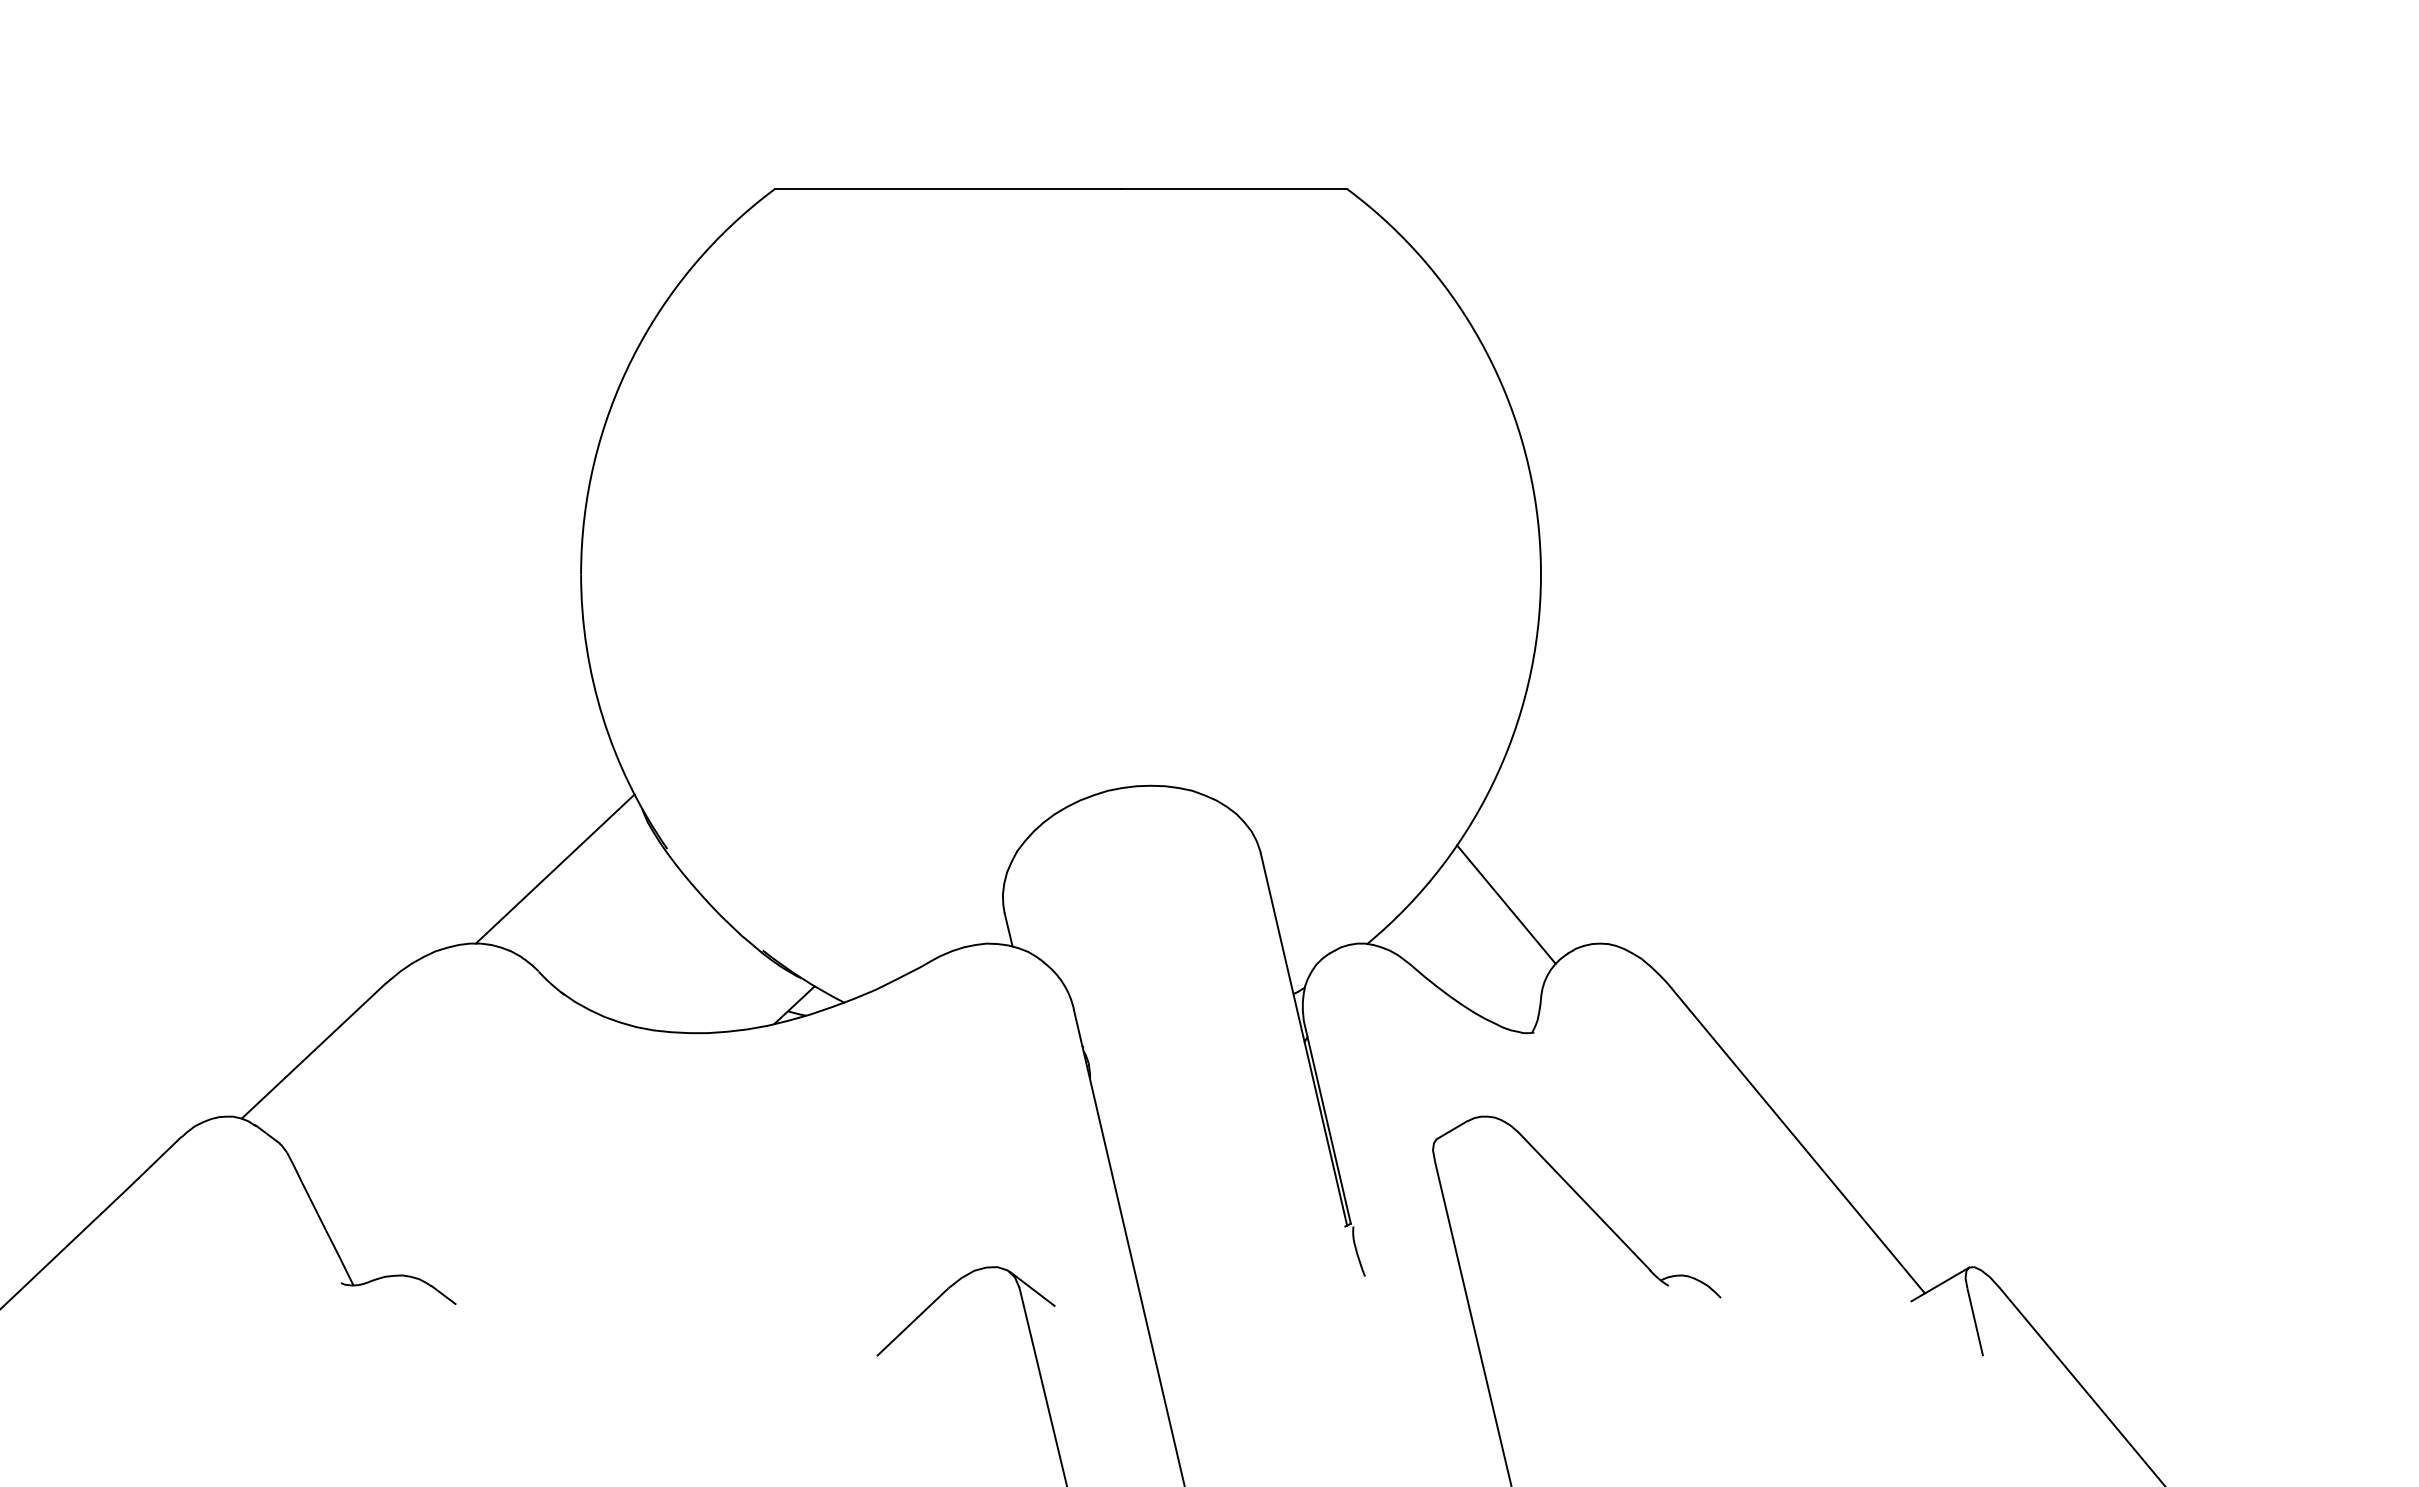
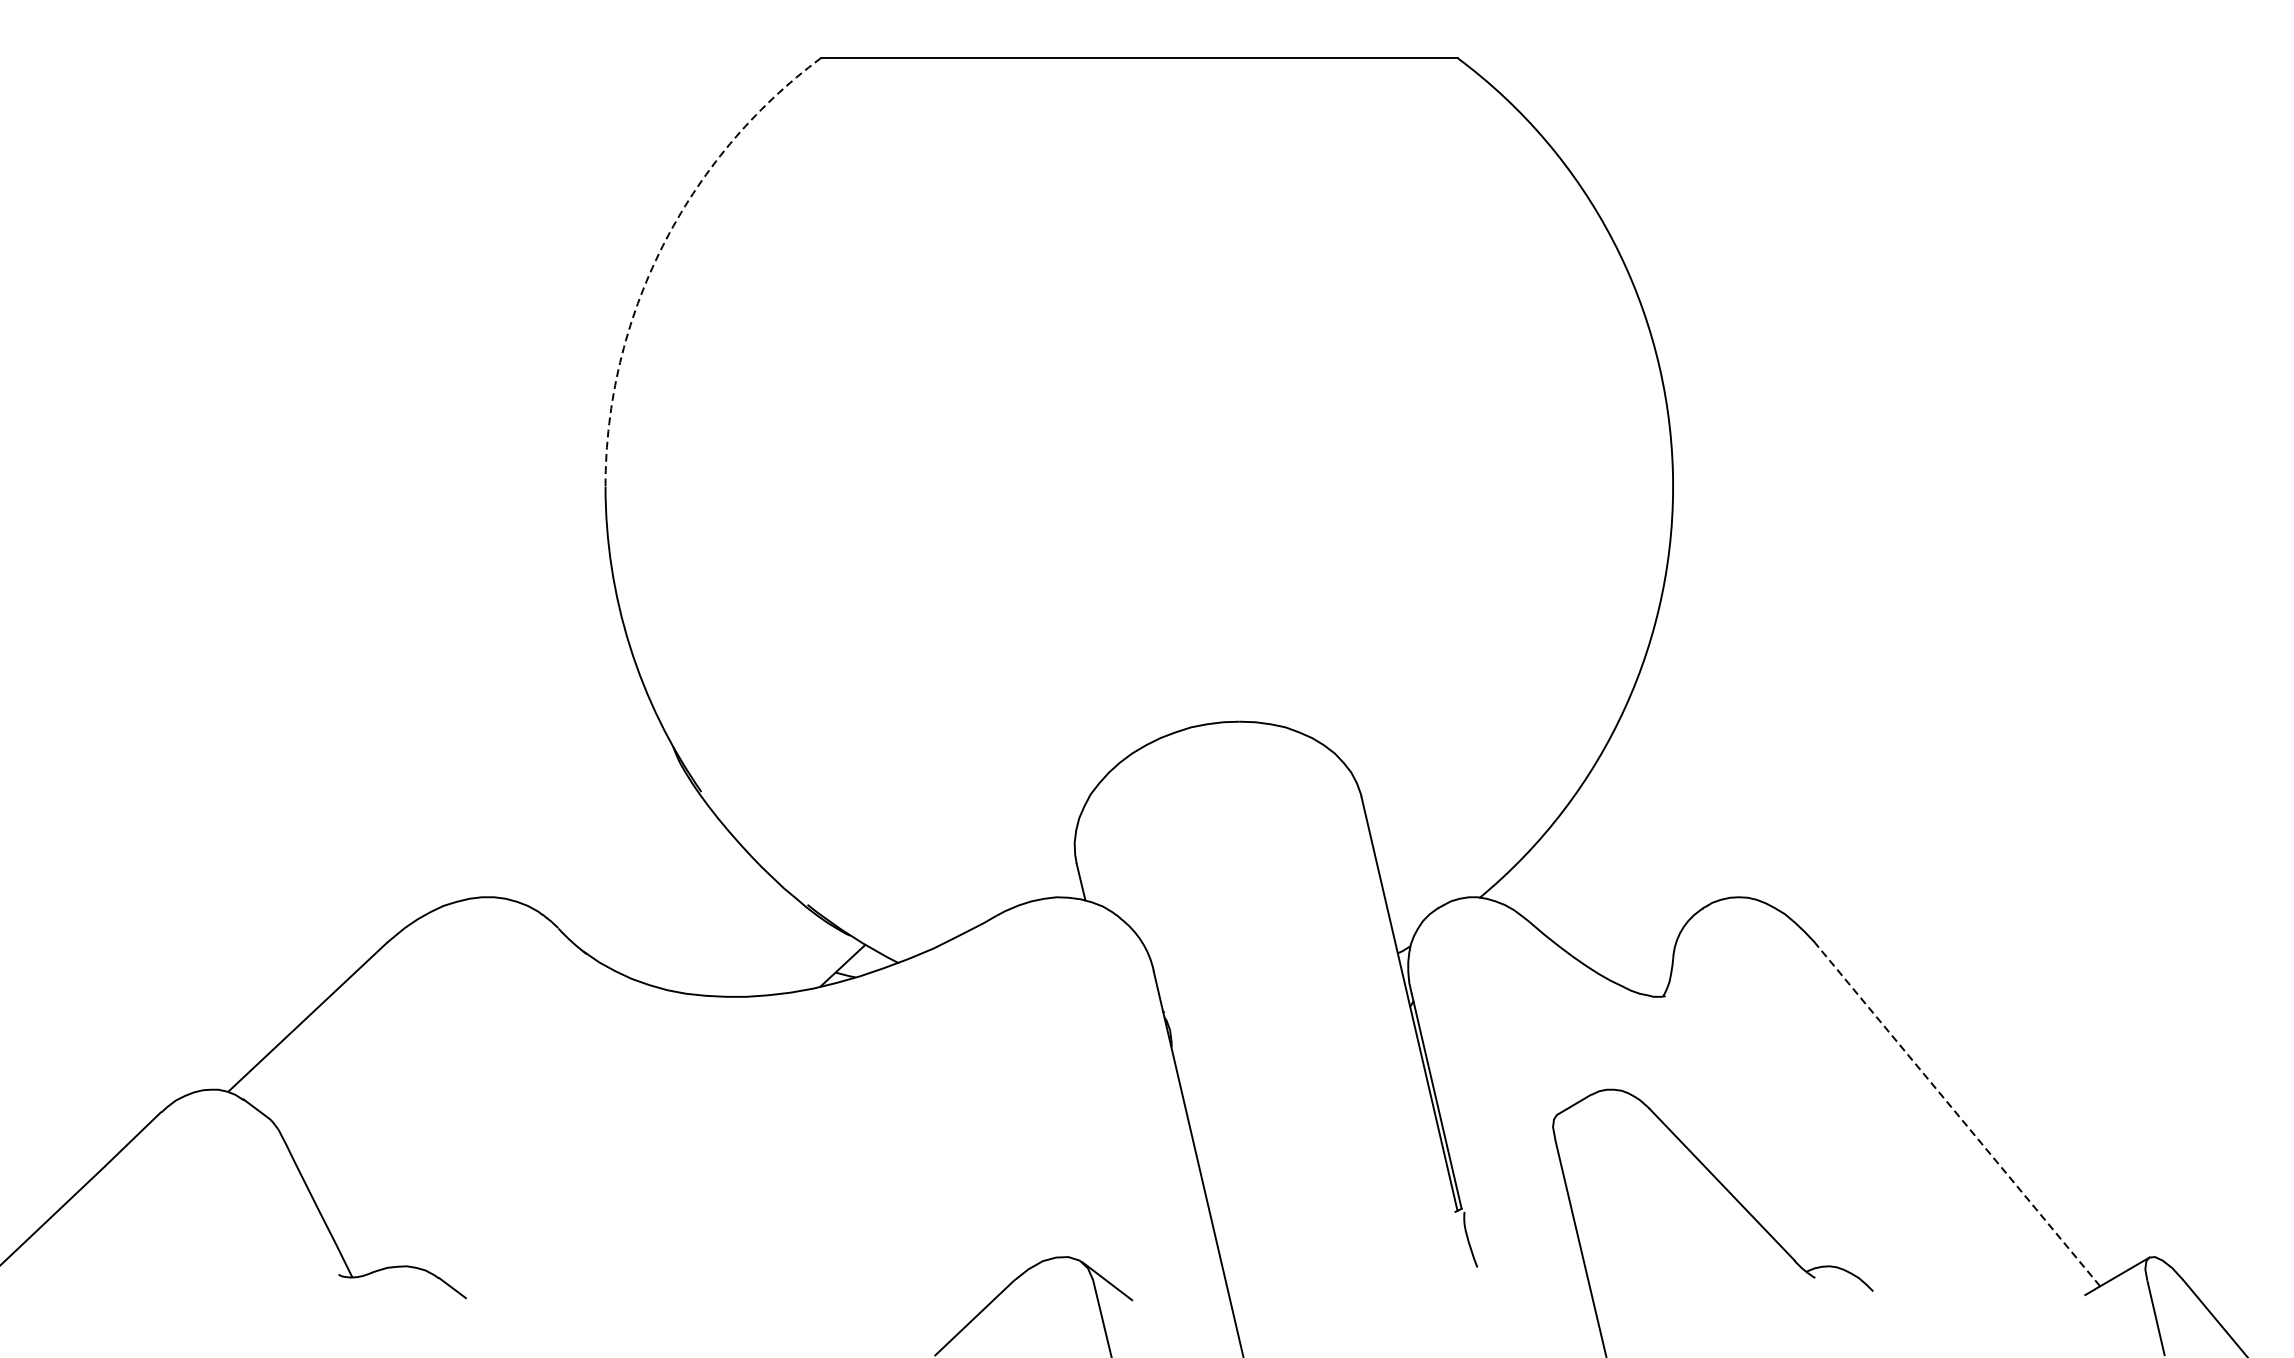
arc: (632, 358) -> (662, 246), solid -> dashed
line: (554, 868) -> (575, 813), removed
line: (1506, 904) -> (1634, 853), removed
line: (1798, 1141) -> (1959, 1117), solid -> dashed

